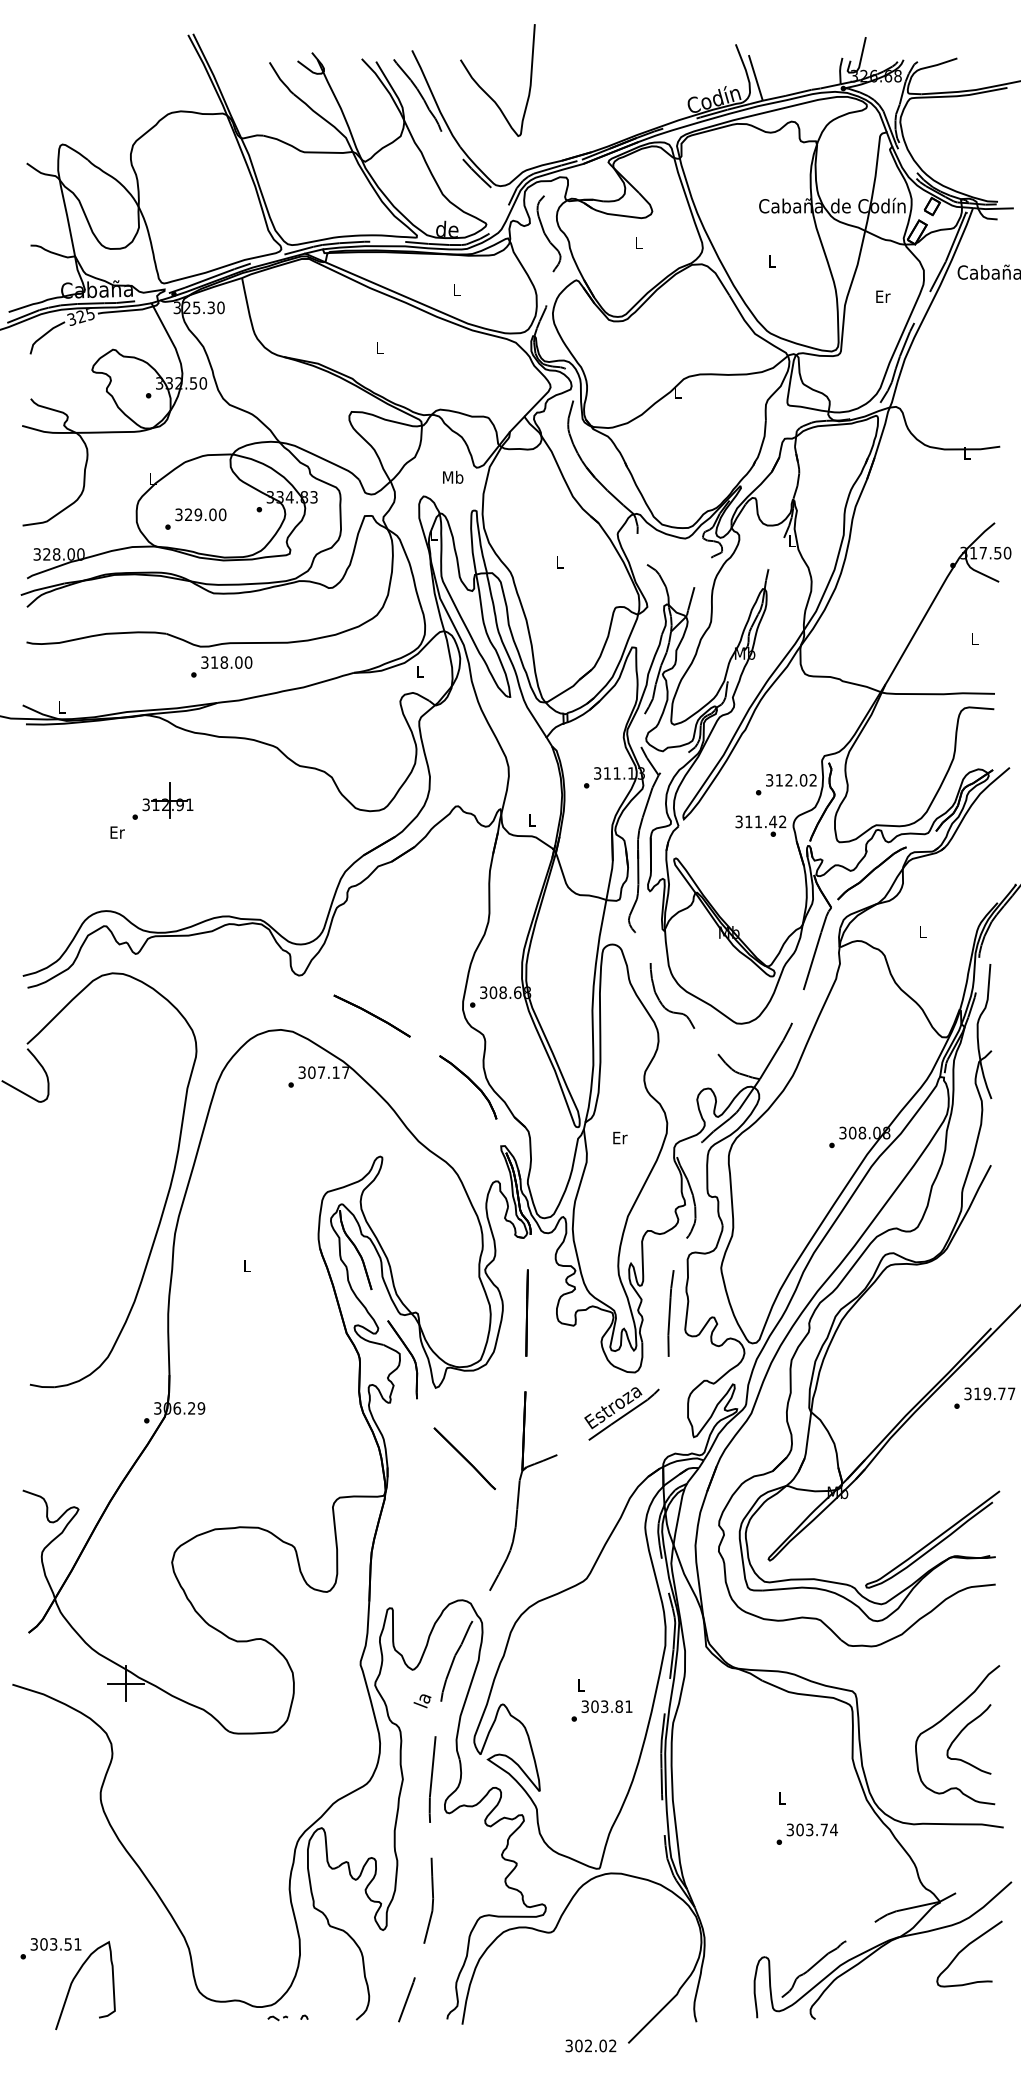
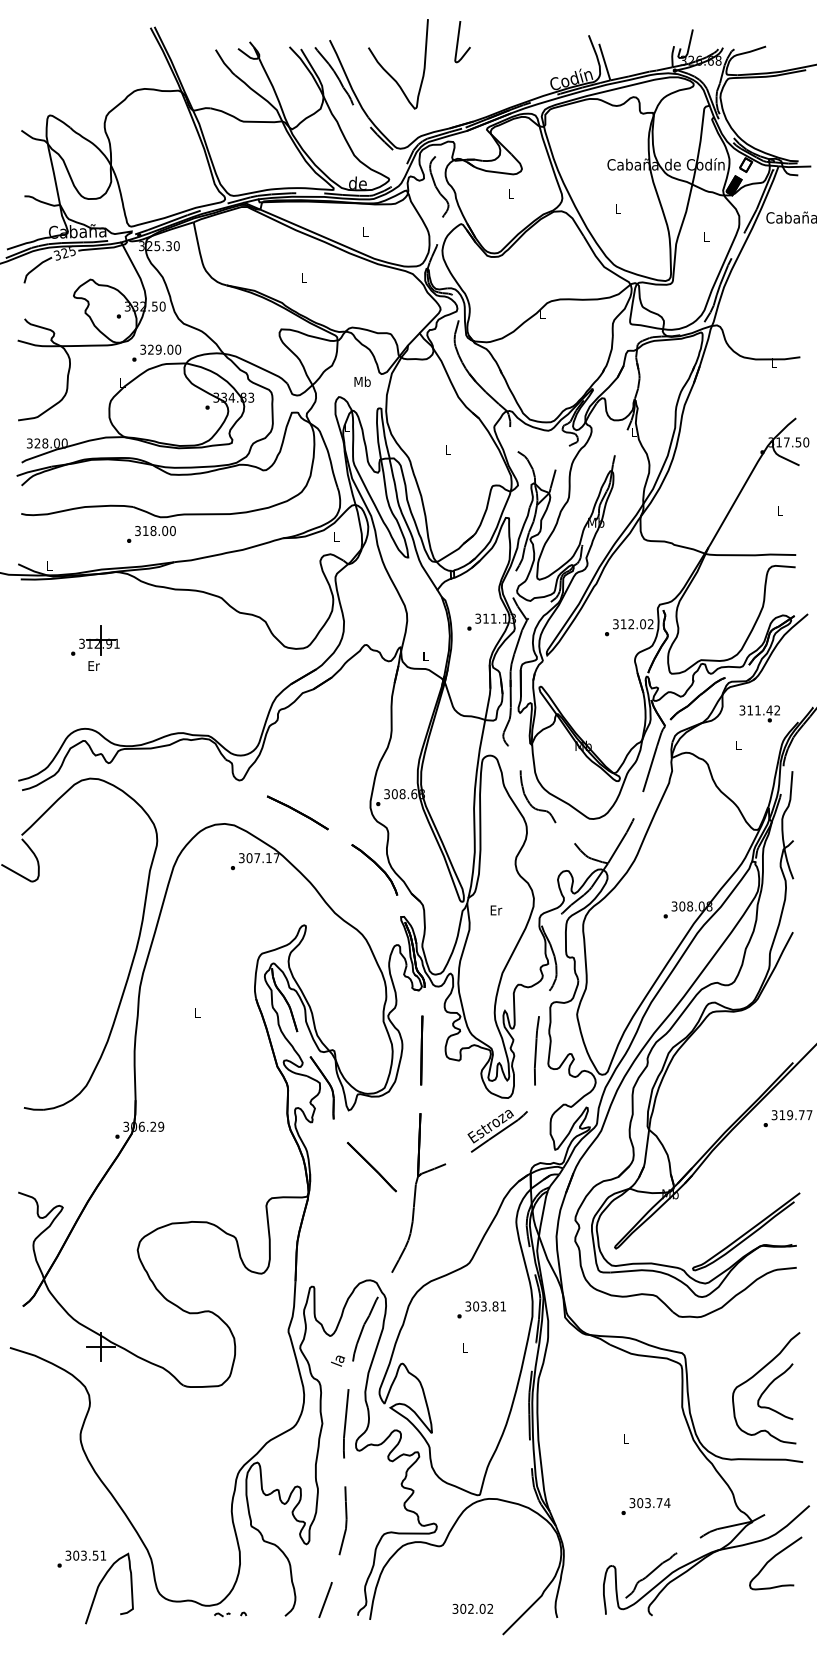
curve: (572, 53) -> (458, 42), added
fill: (916, 232) -> (733, 185), added
text: (882, 297) -> (706, 237), Er -> L
text: (195, 518) -> (156, 352), moved
text: (221, 666) -> (151, 534), moved
part: (163, 800) -> (95, 640), moved
text: (760, 825) -> (759, 713), moved
text: (601, 1710) -> (481, 1309), moved
text: (806, 1834) -> (645, 1506), moved
part: (68, 1984) -> (95, 1587), moved
text: (590, 2045) -> (472, 1608), moved

